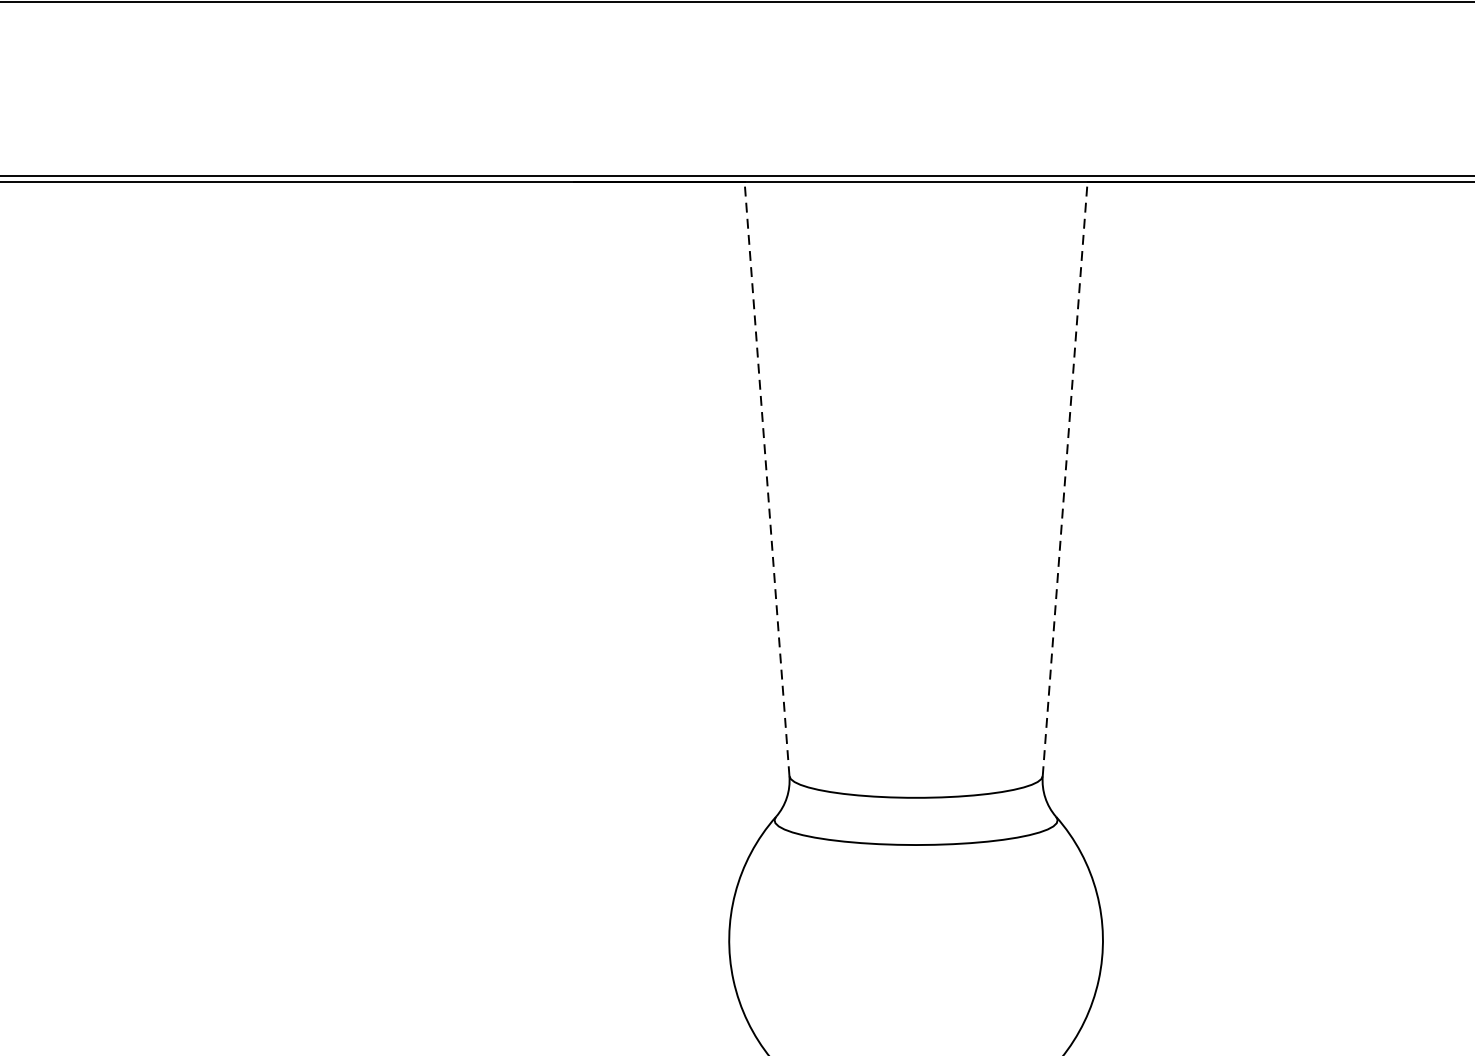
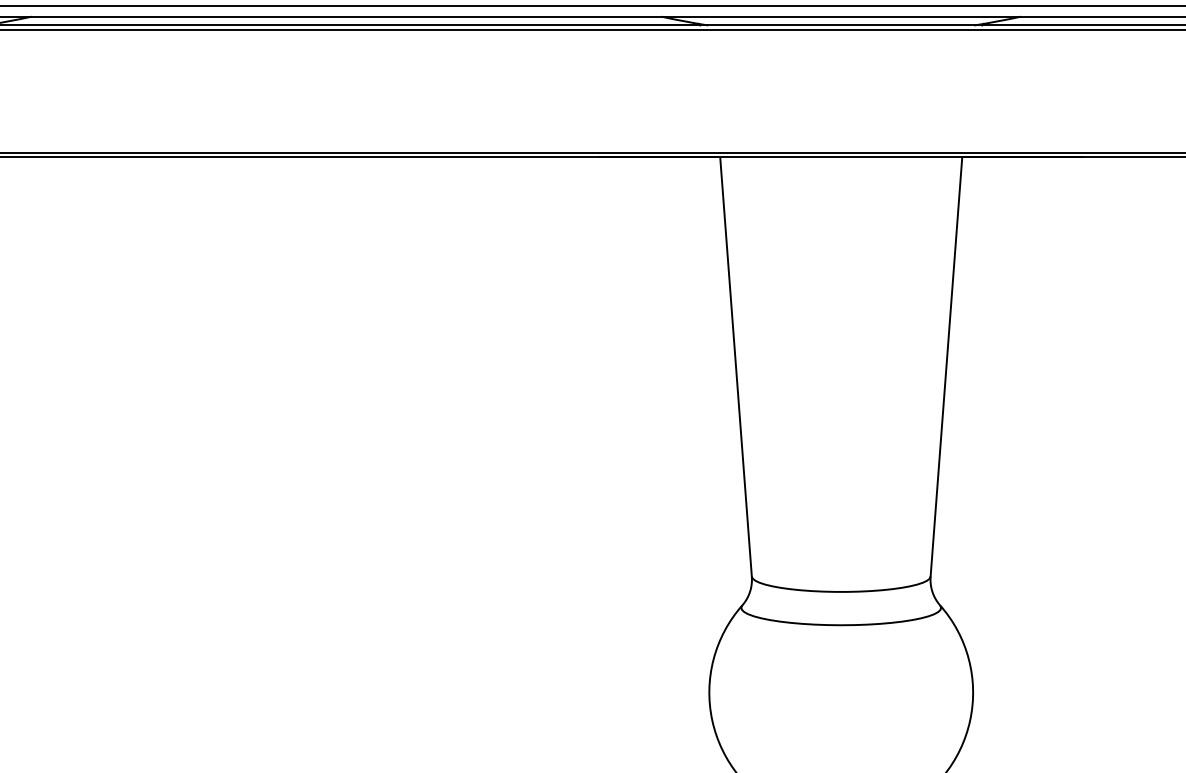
line: (767, 478) -> (736, 366), dashed -> solid
line: (1065, 478) -> (946, 366), dashed -> solid

